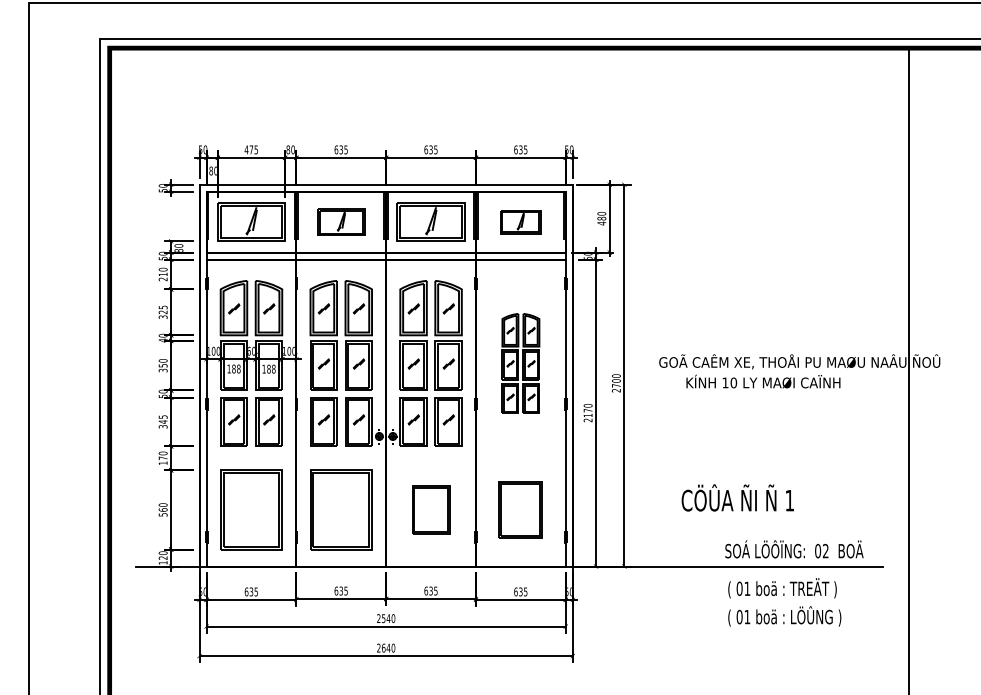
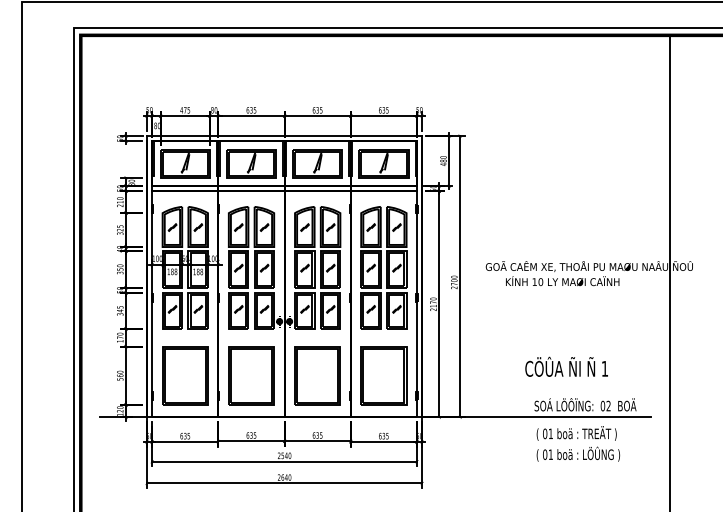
part: (341, 221) -> (251, 163), size x1.43
part: (520, 221) -> (383, 163), size x1.67
part: (520, 363) -> (383, 267), size x1.67
text: (737, 497) -> (566, 366), moved
part: (430, 509) -> (317, 375), size x1.67
part: (520, 509) -> (383, 375), size x1.43

